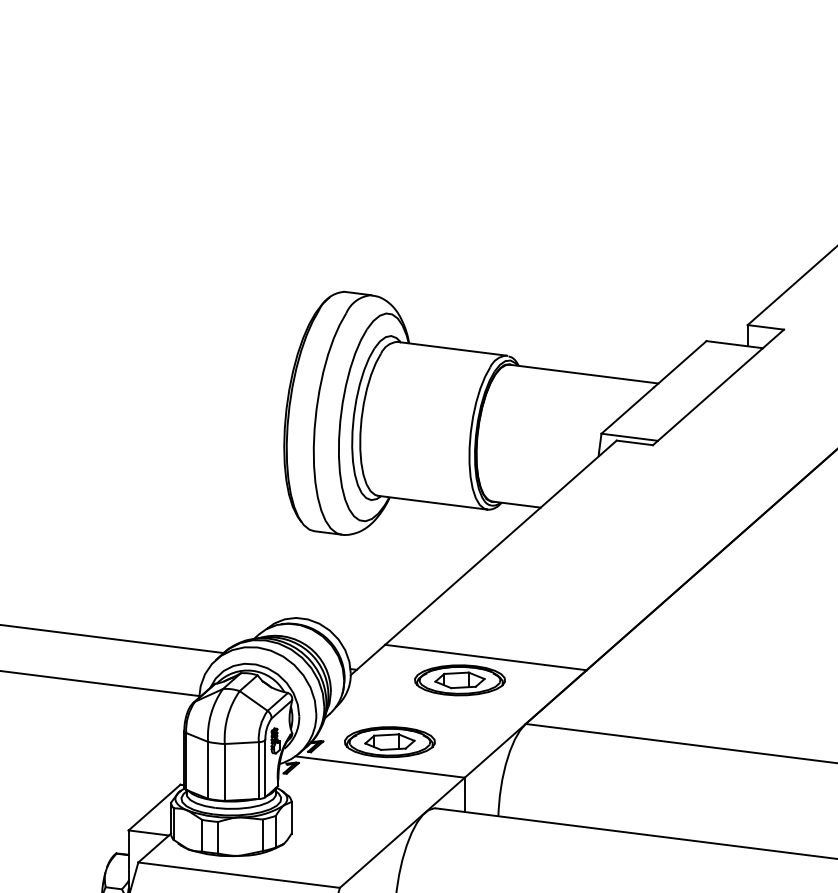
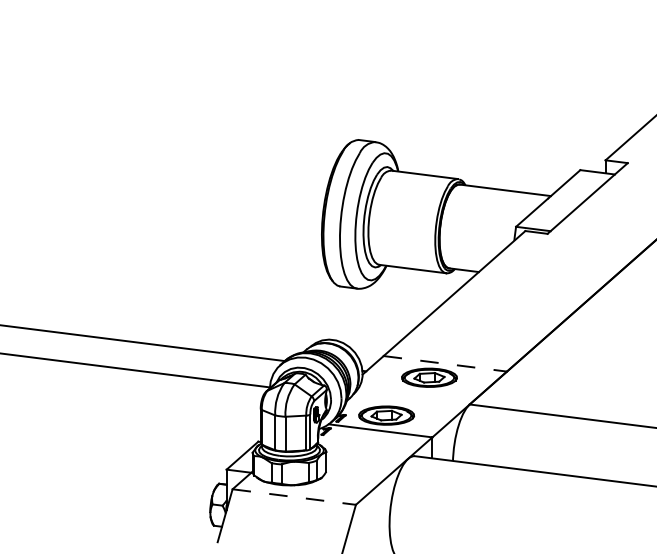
line: (486, 657) -> (445, 363), solid -> dashed
line: (239, 875) -> (294, 497), solid -> dashed

